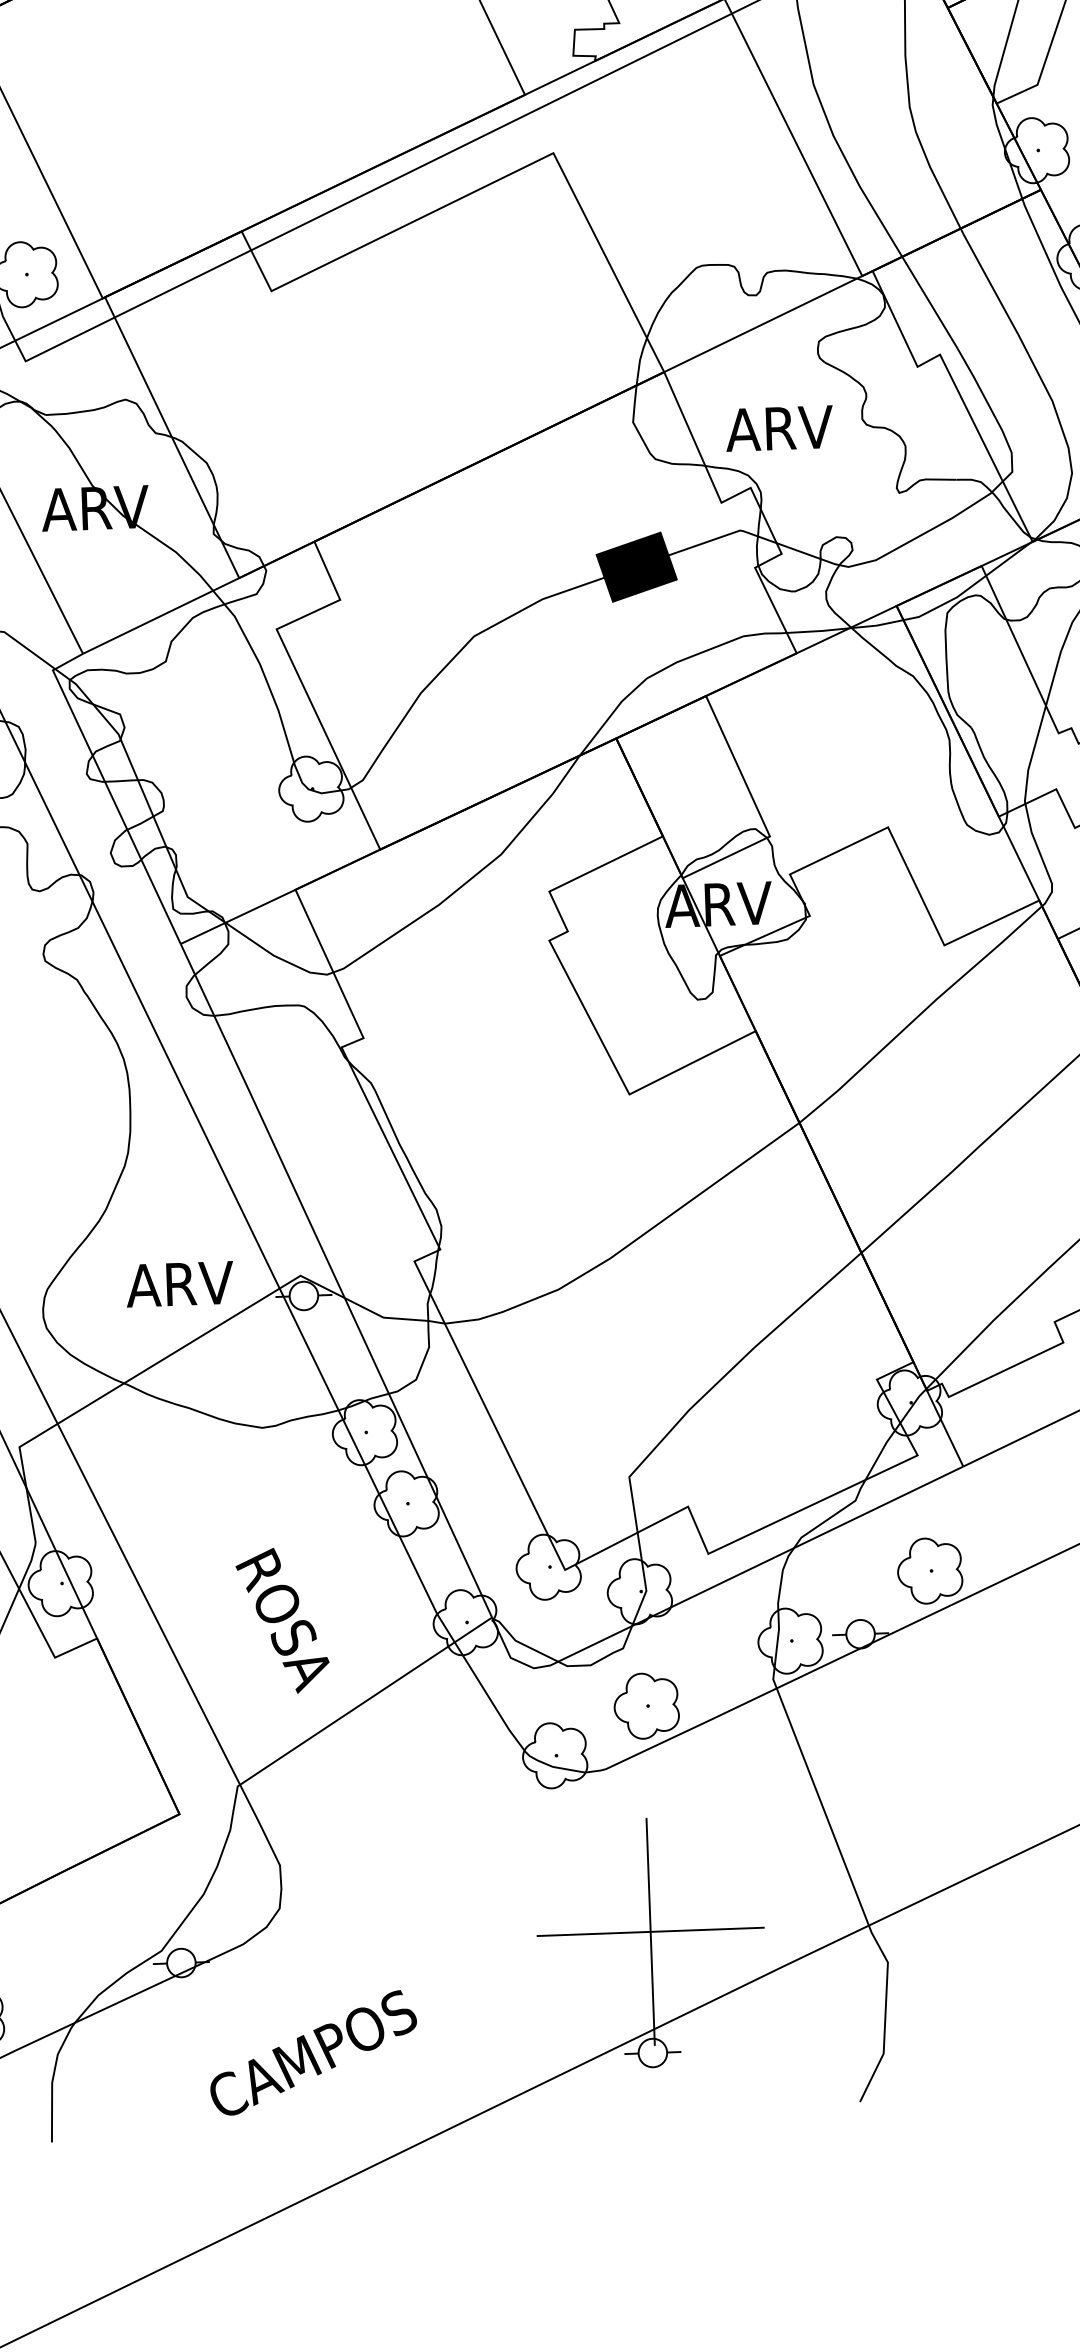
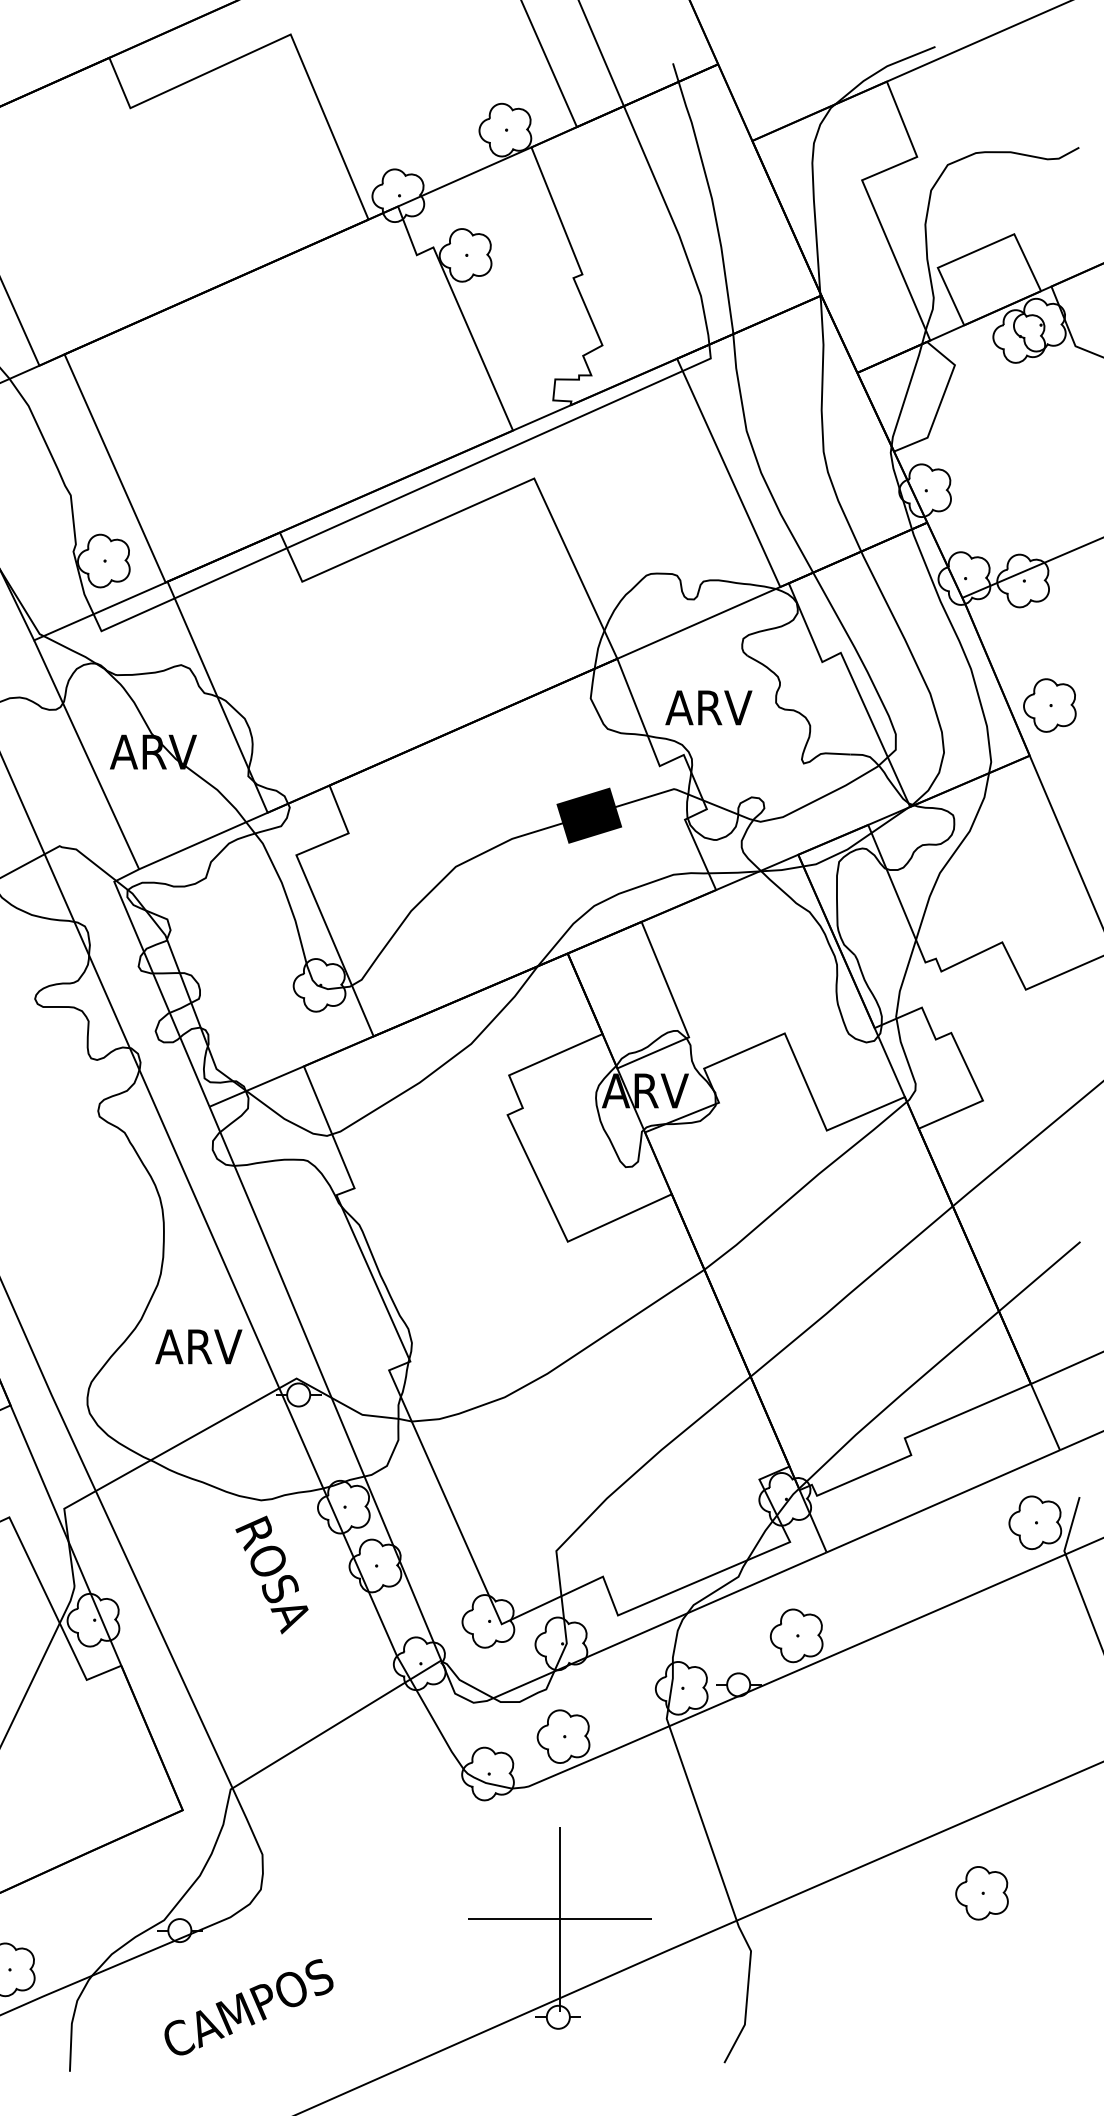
text: (179, 1283) -> (198, 1346), moved
text: (282, 1620) -> (271, 1574), moved
text: (312, 2053) -> (248, 2007), moved

